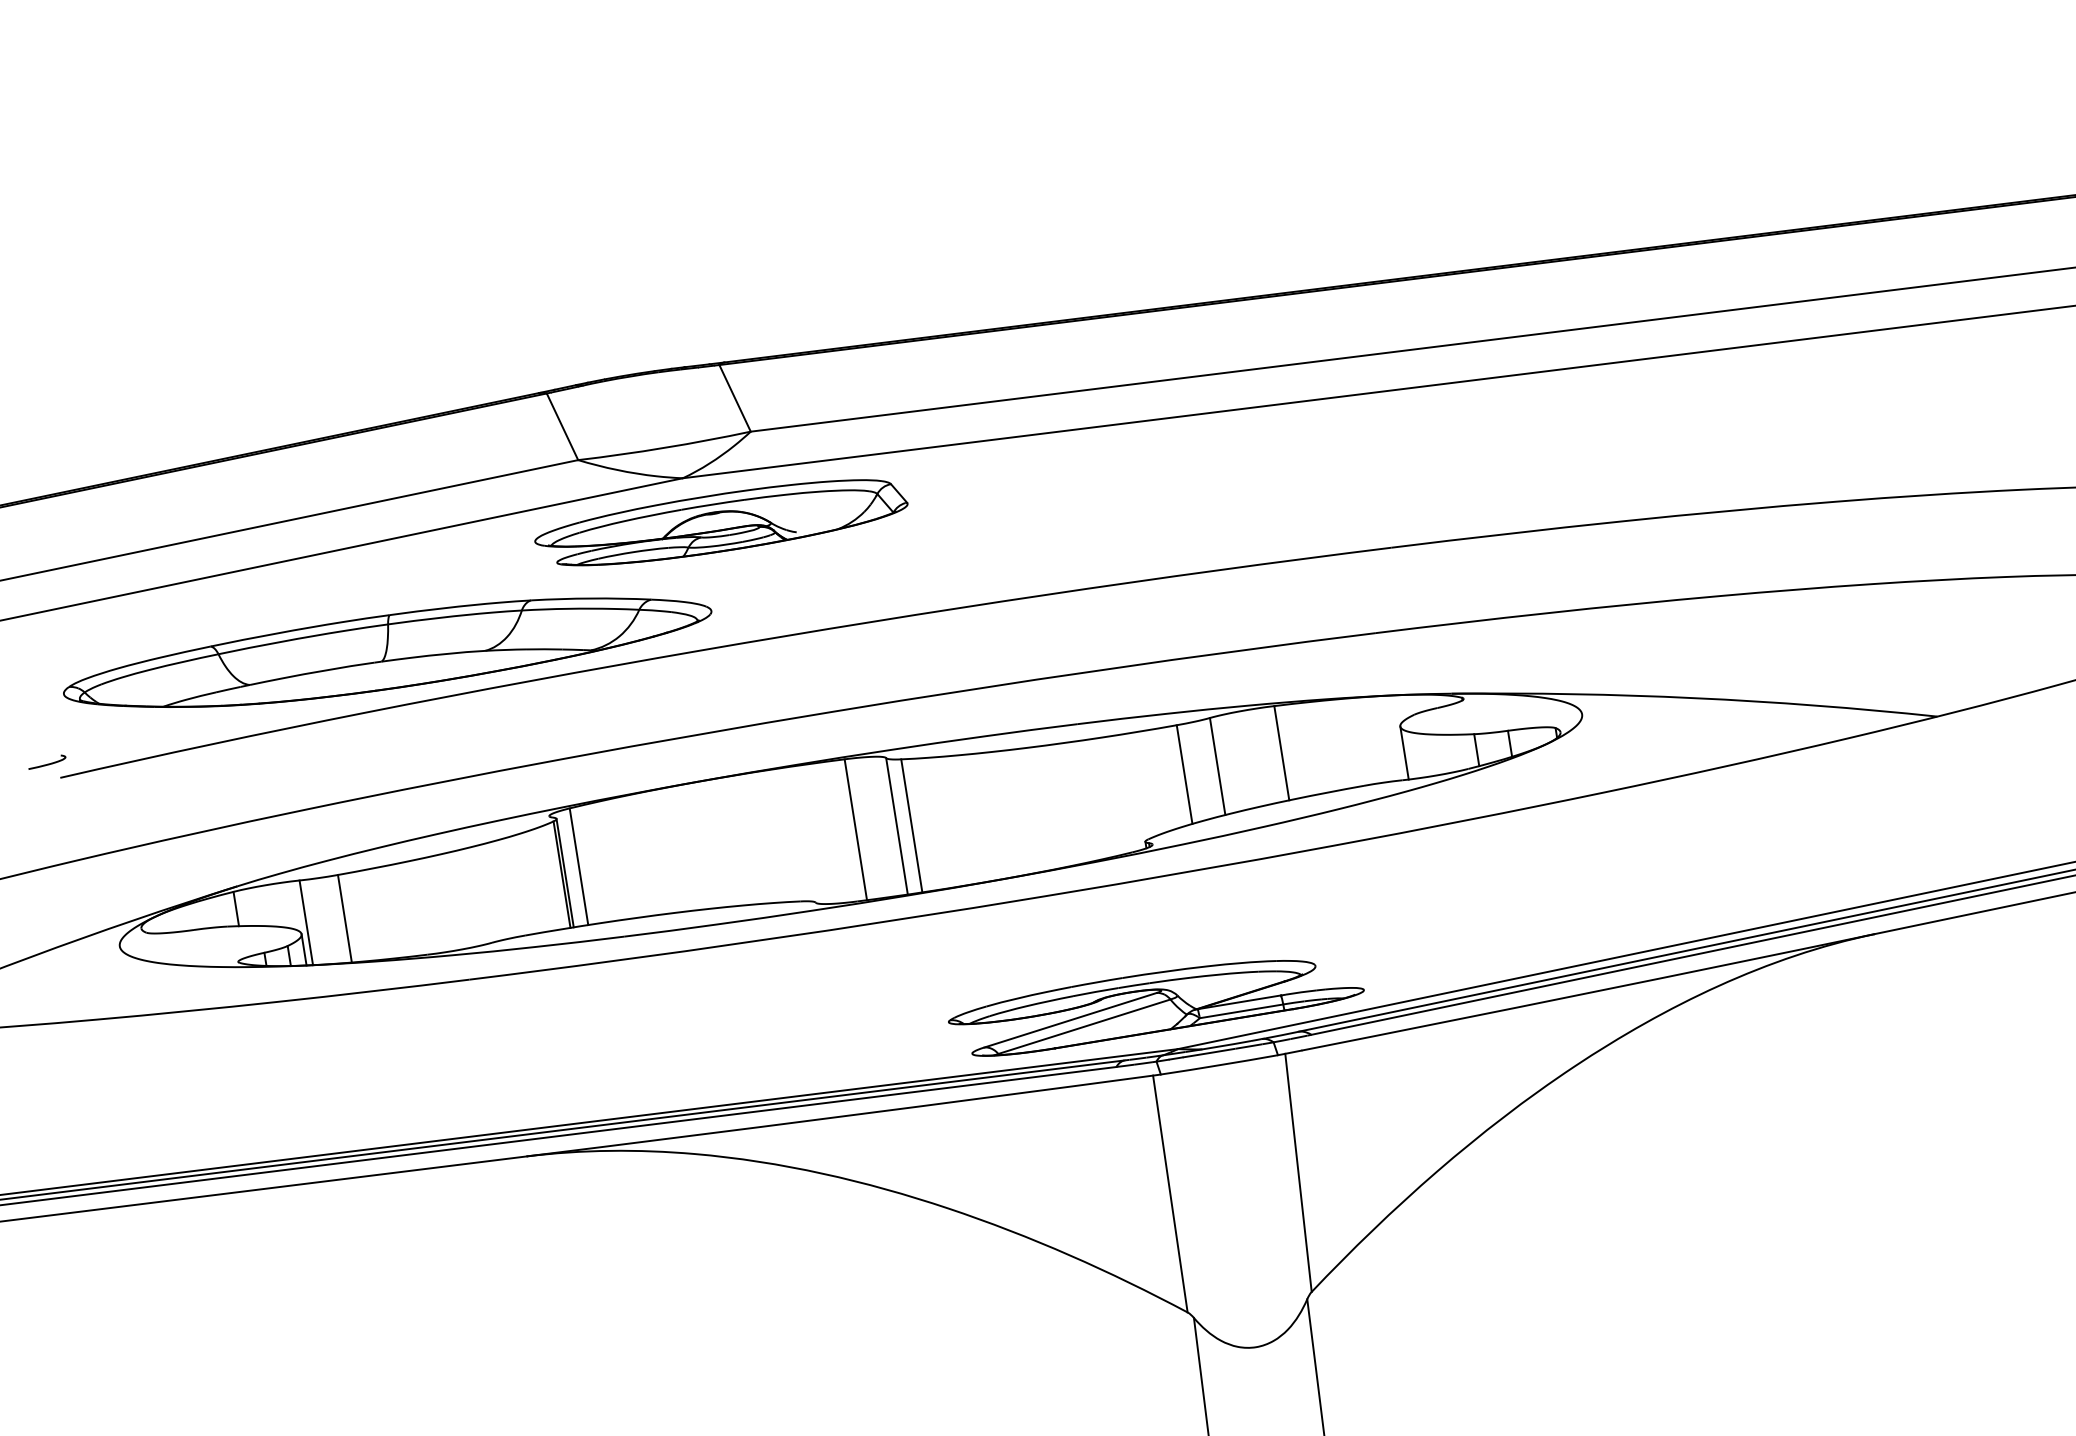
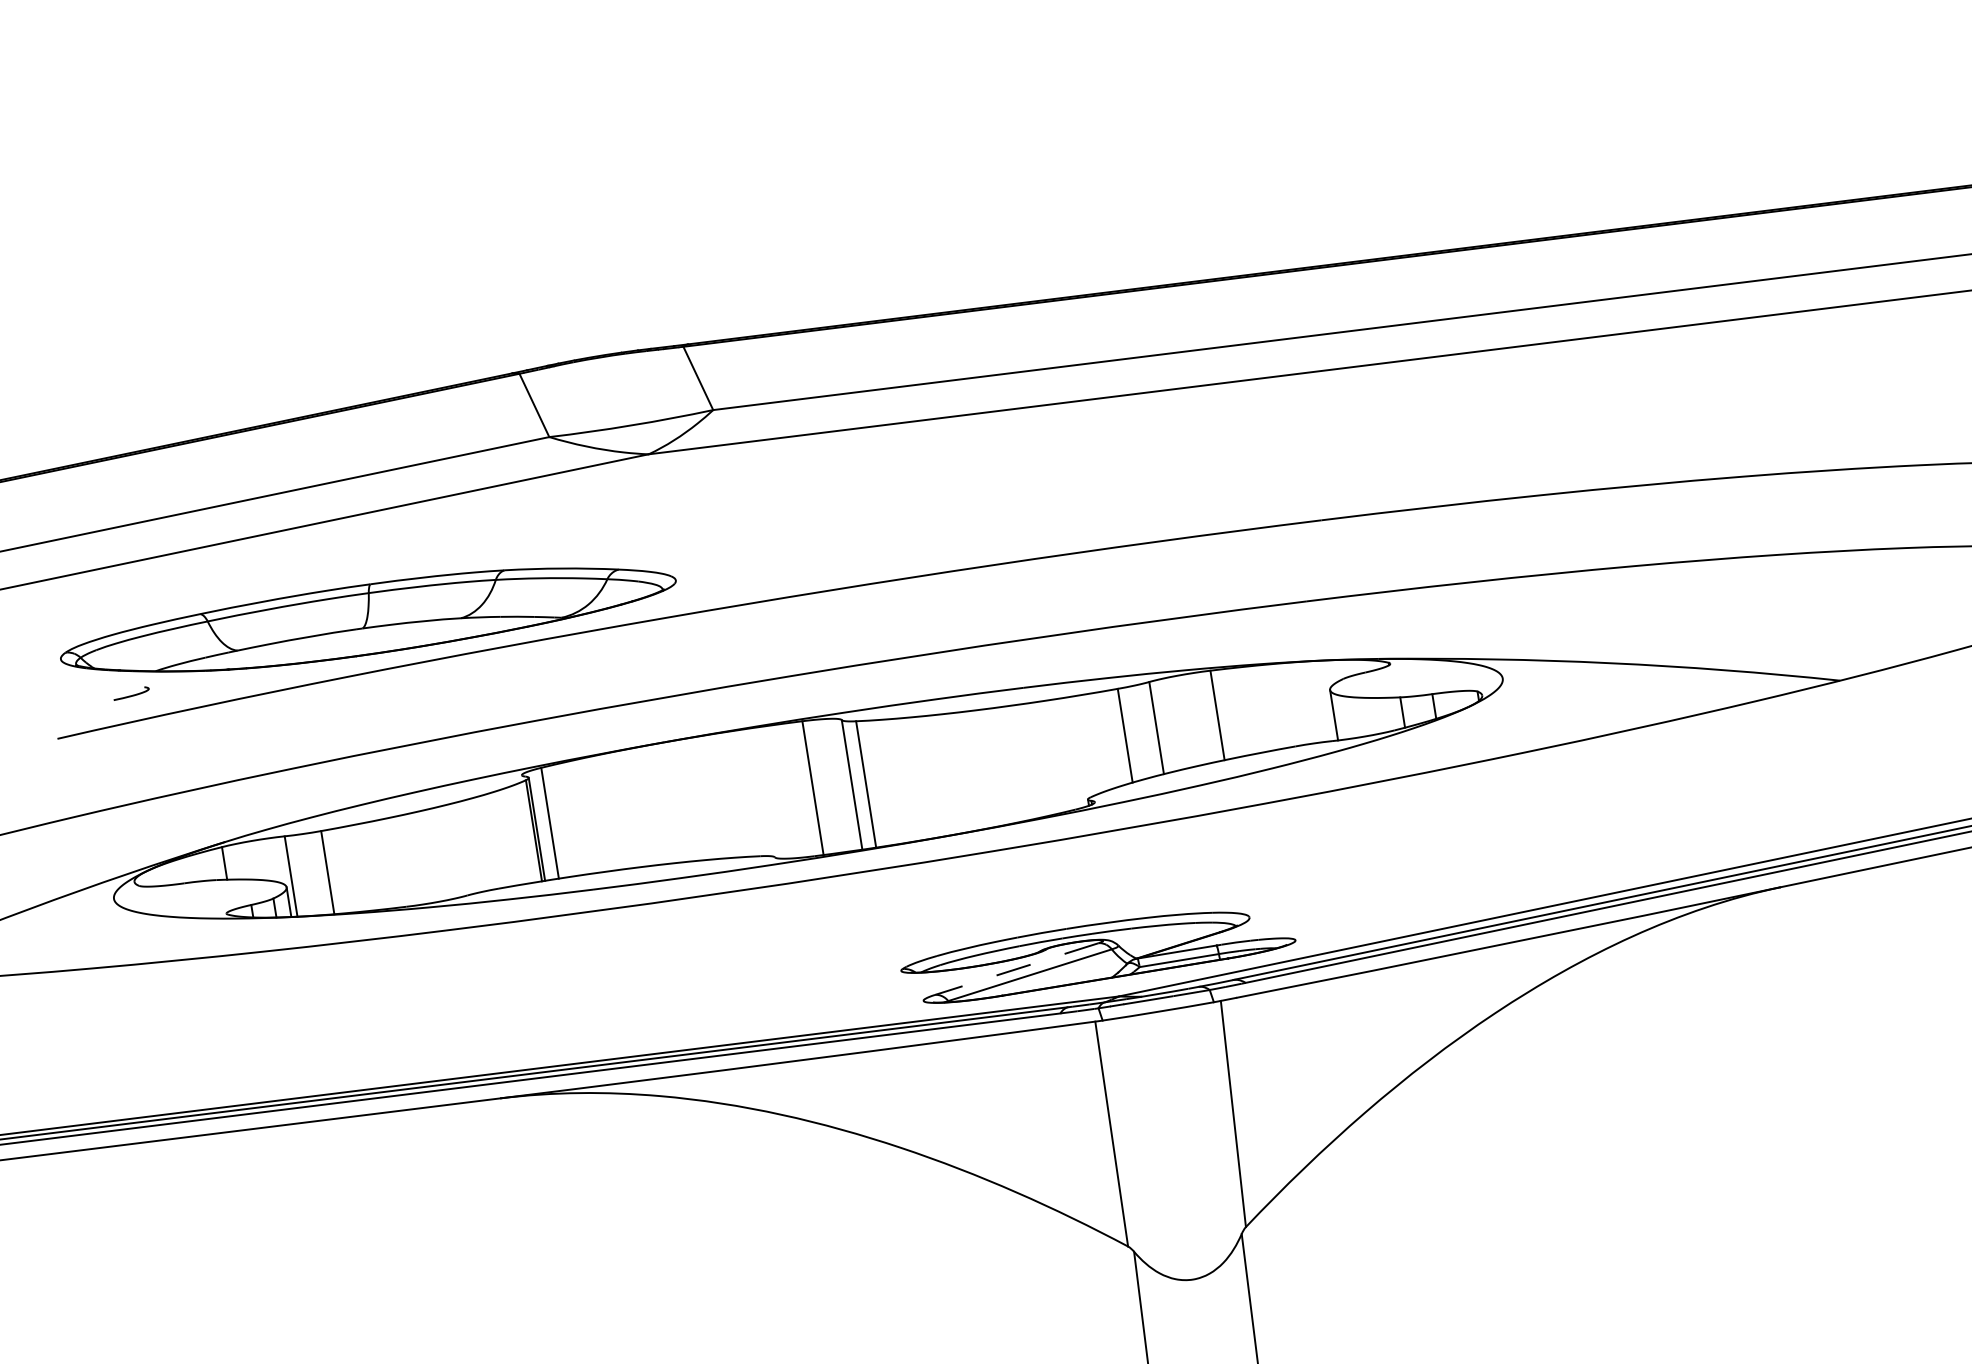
part: (721, 522) -> (685, 496), removed
curve: (47, 763) -> (131, 694), moved
line: (1070, 1020) -> (1016, 969), solid -> dashed

